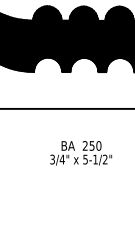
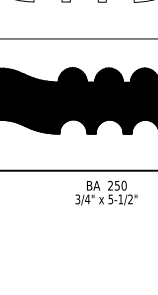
text: (81, 152) -> (106, 192), moved

